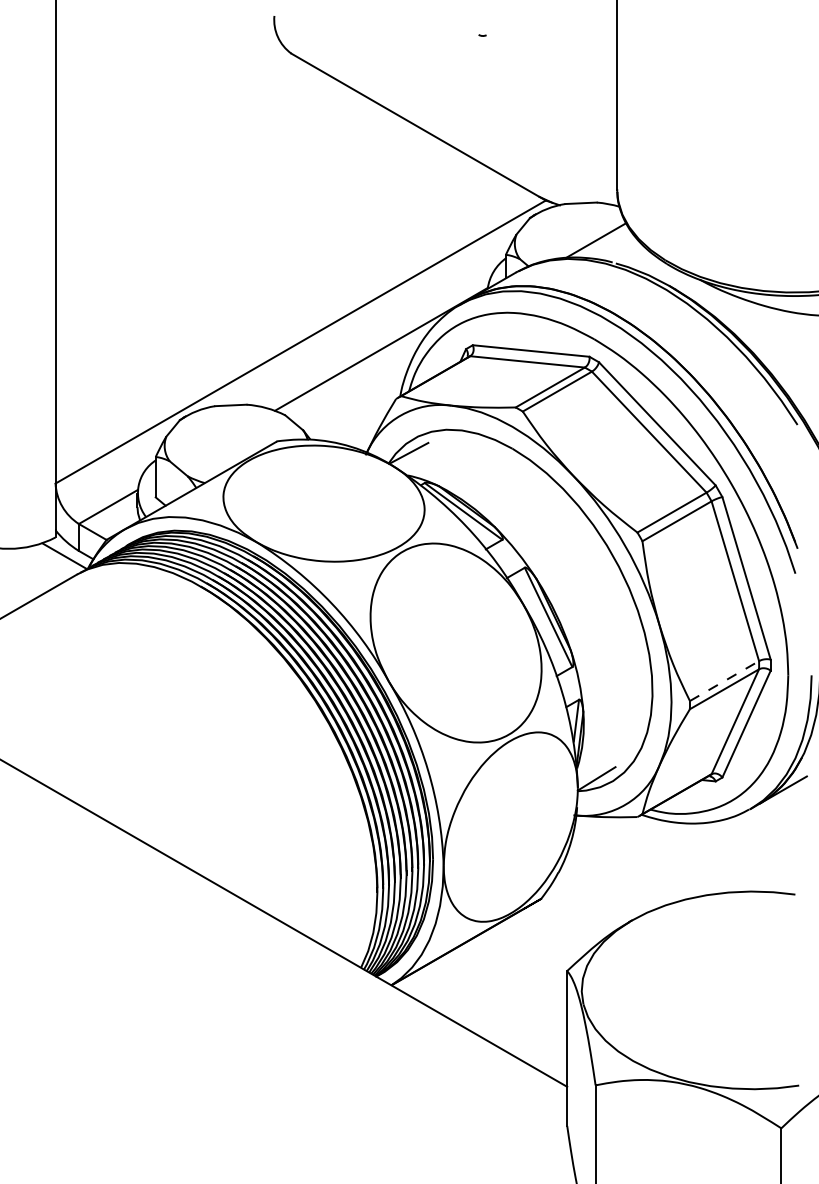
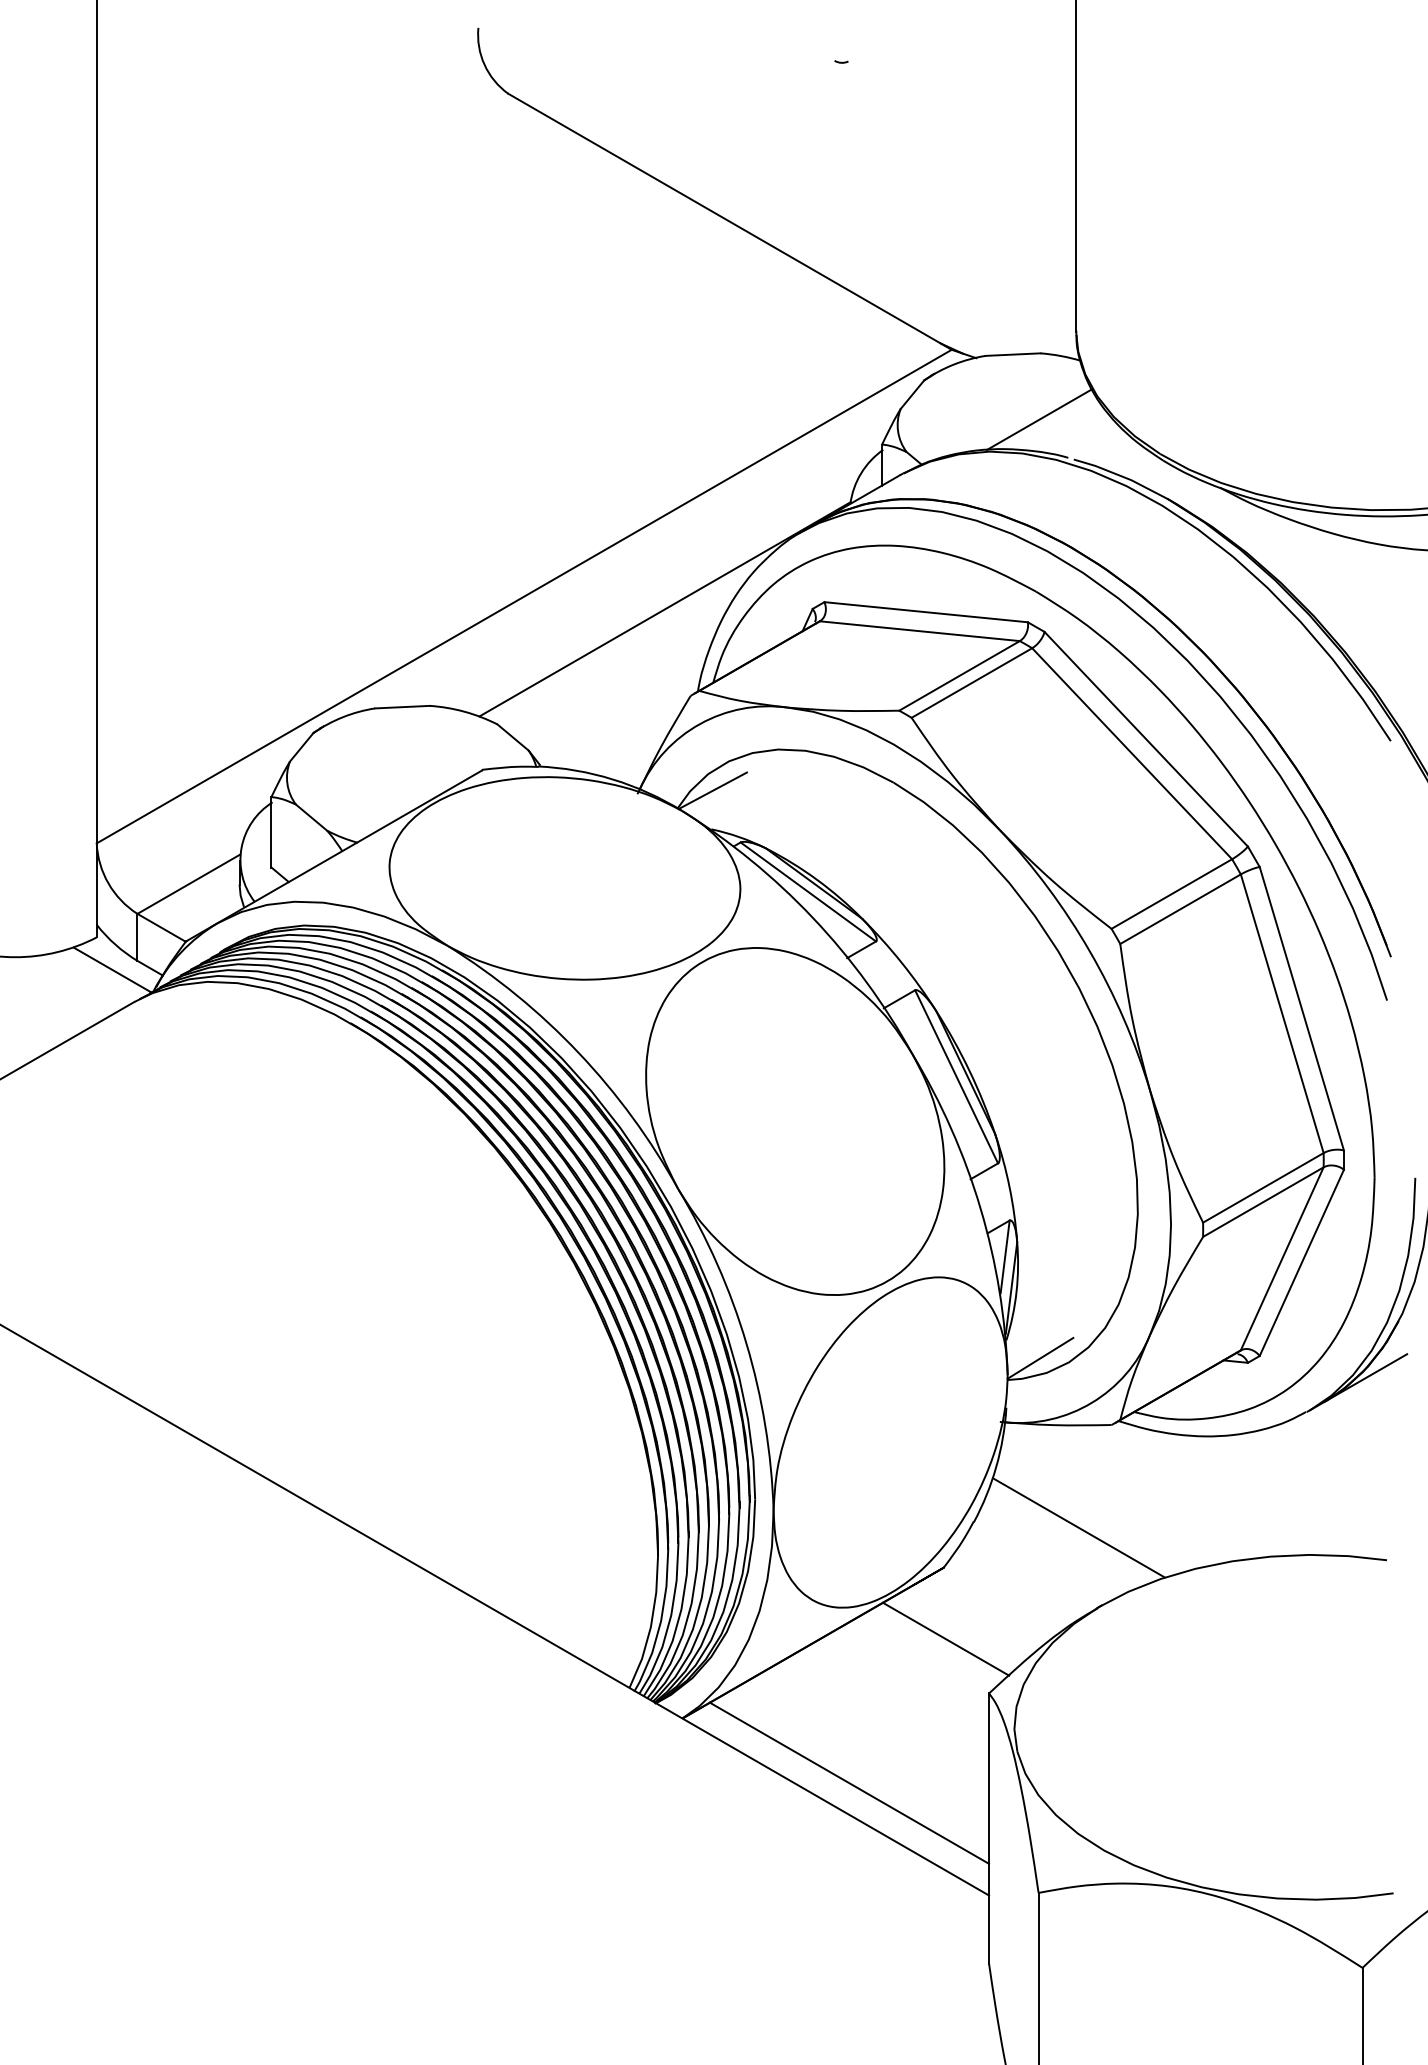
line: (724, 681) -> (1263, 1188), dashed -> solid
line: (618, 875) -> (1078, 1526), added
line: (542, 939) -> (945, 1638), added
line: (487, 1022) -> (850, 1783), added

